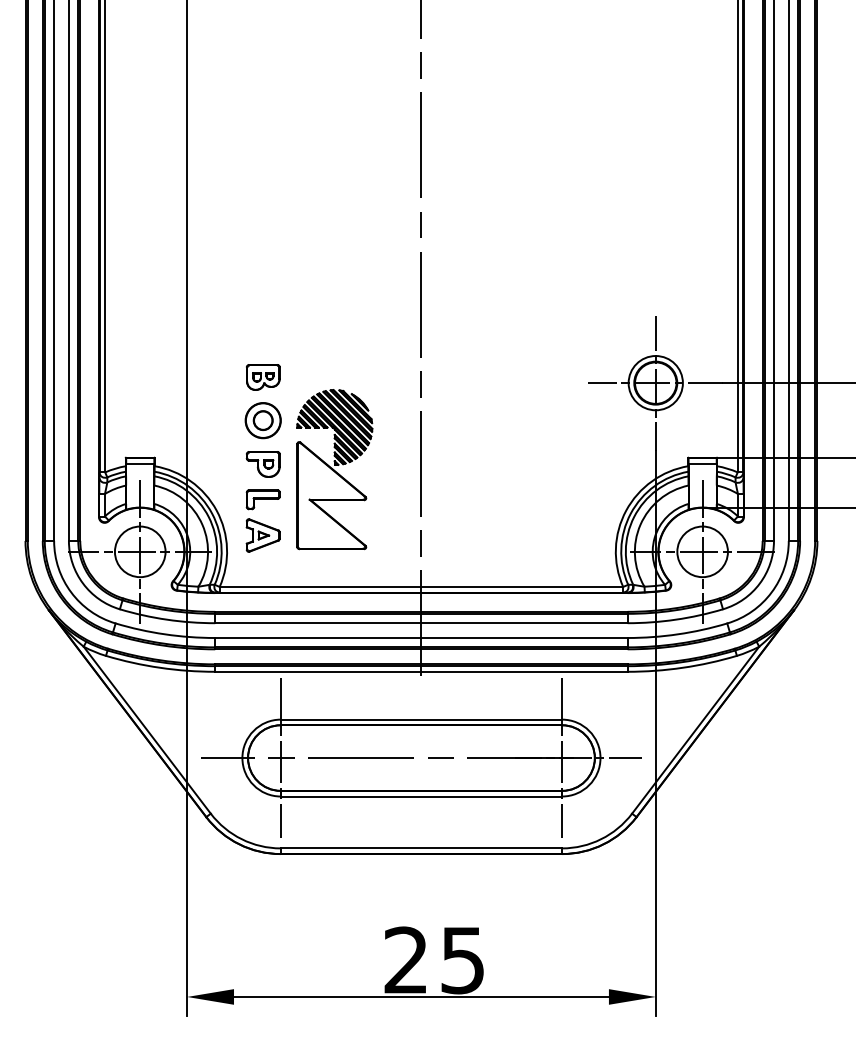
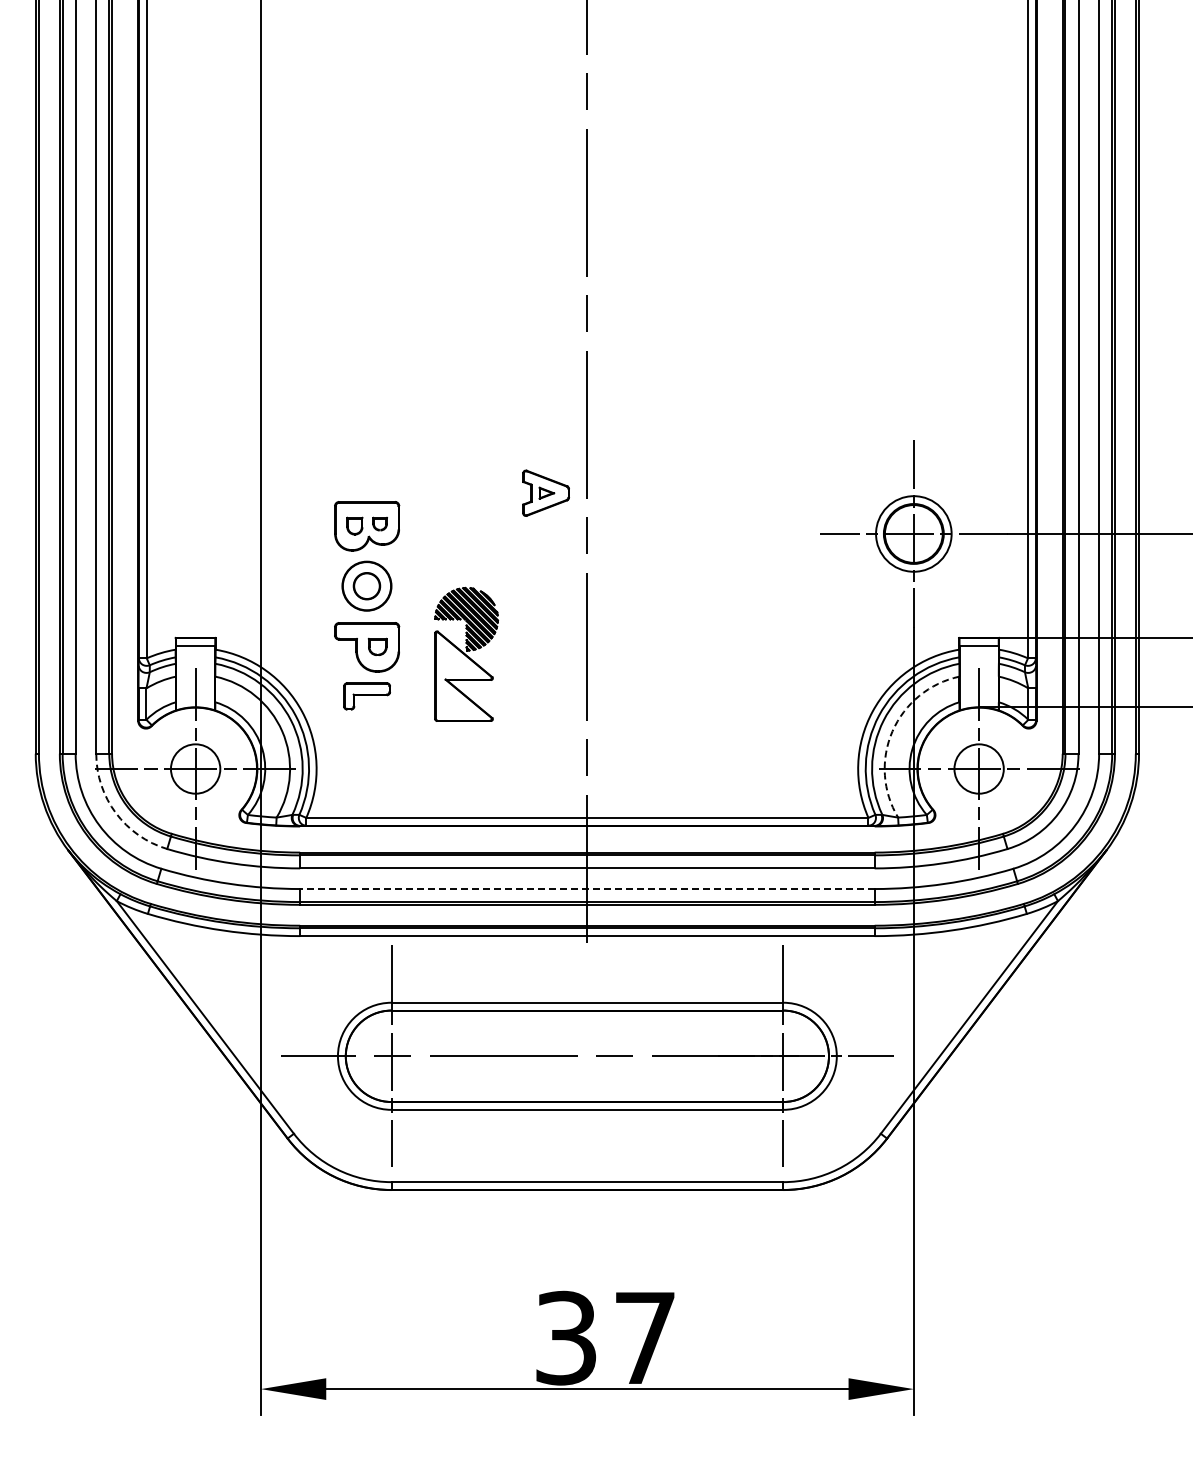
part: (262, 377) -> (366, 525), size x1.4
part: (262, 464) -> (366, 647), size x1.4
part: (334, 469) -> (466, 654), size x0.6
arc: (640, 524) -> (892, 731), solid -> dashed
part: (262, 534) -> (545, 492), moved
circle: (140, 551) -> (195, 768), size x0.7
circle: (702, 551) -> (978, 768), size x0.7
arc: (82, 583) -> (115, 813), solid -> dashed
line: (420, 638) -> (586, 889), solid -> dashed
text: (434, 960) -> (605, 1338), 25 -> 37

